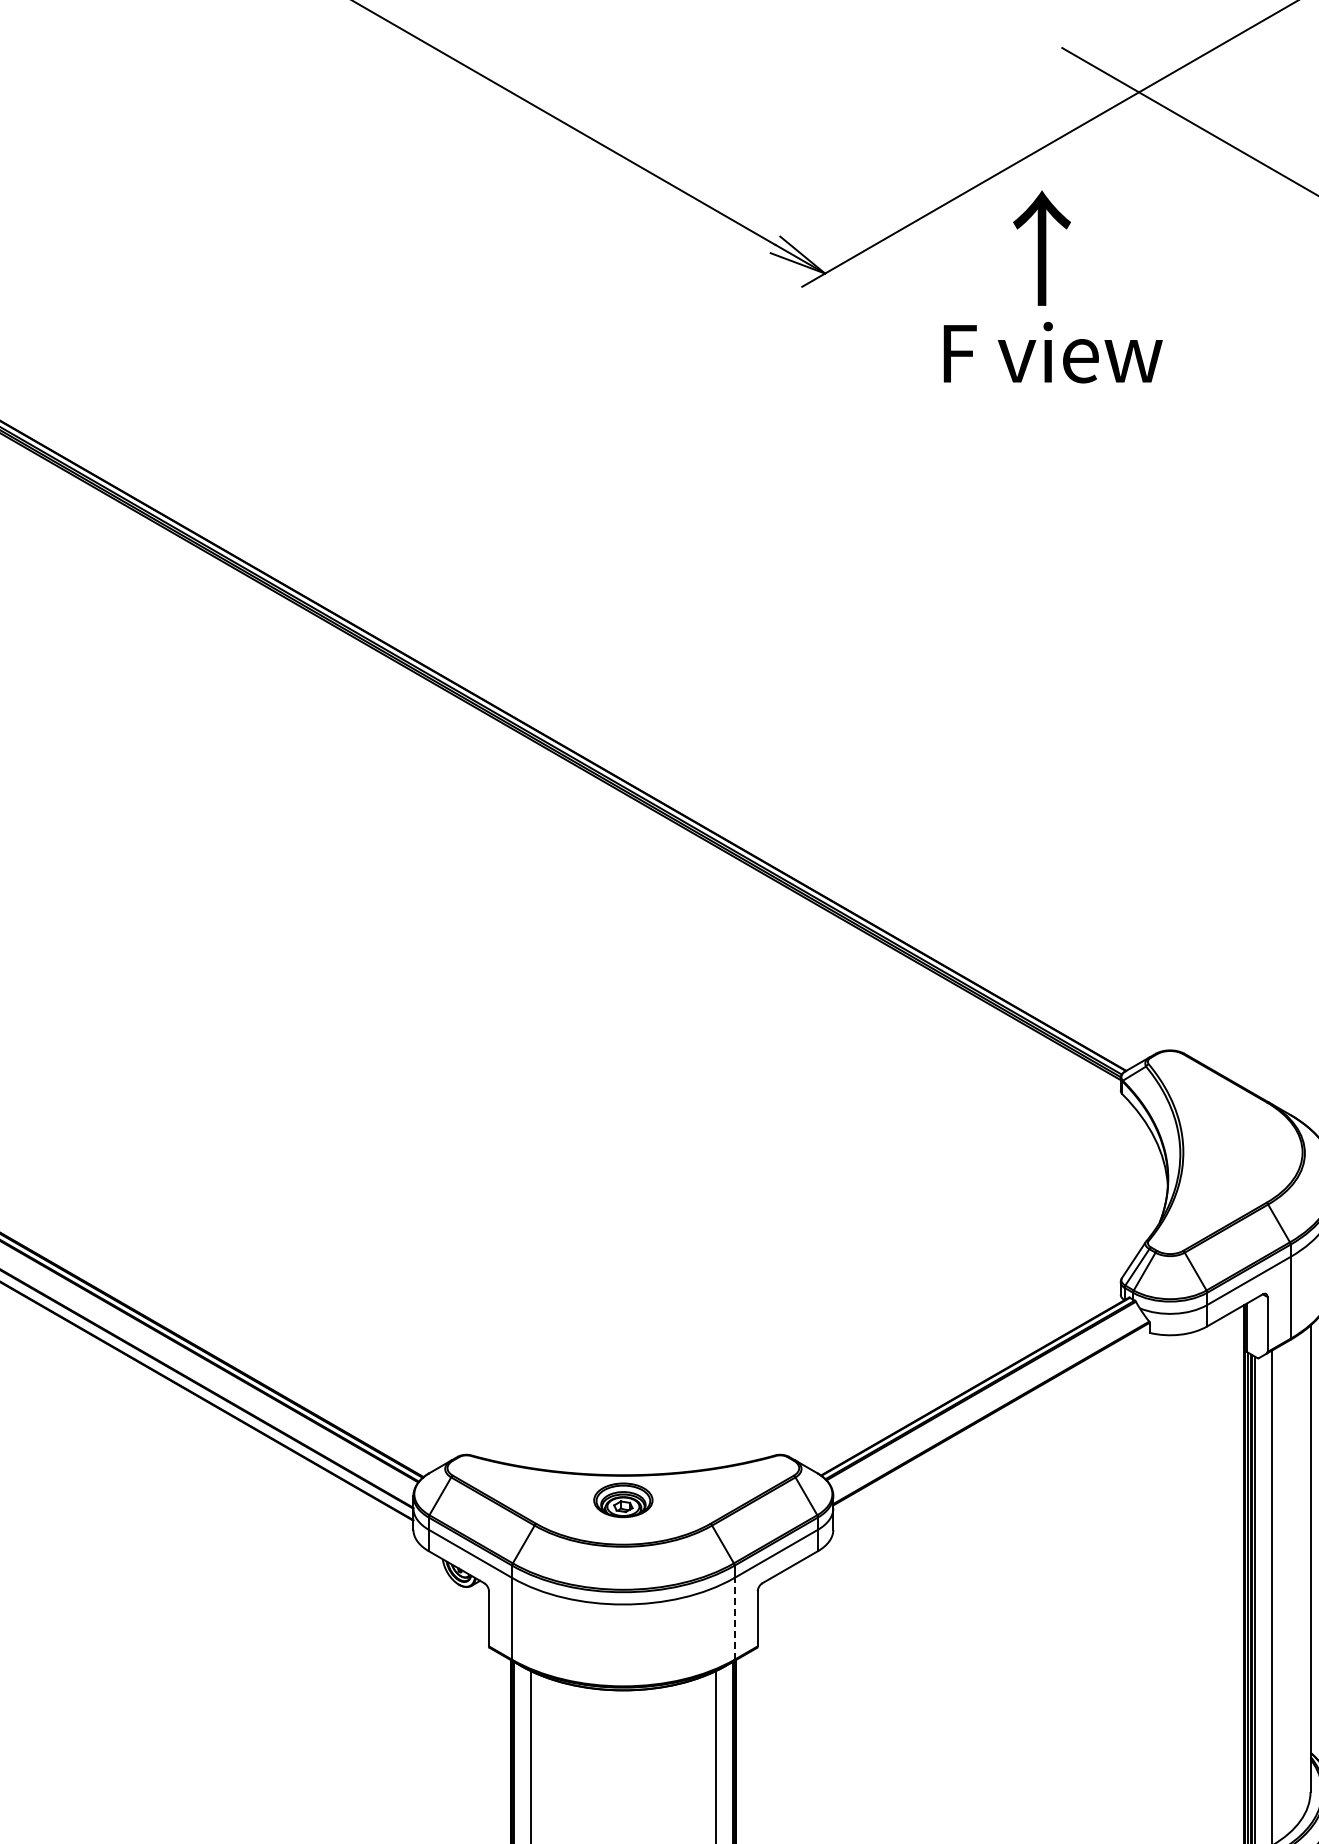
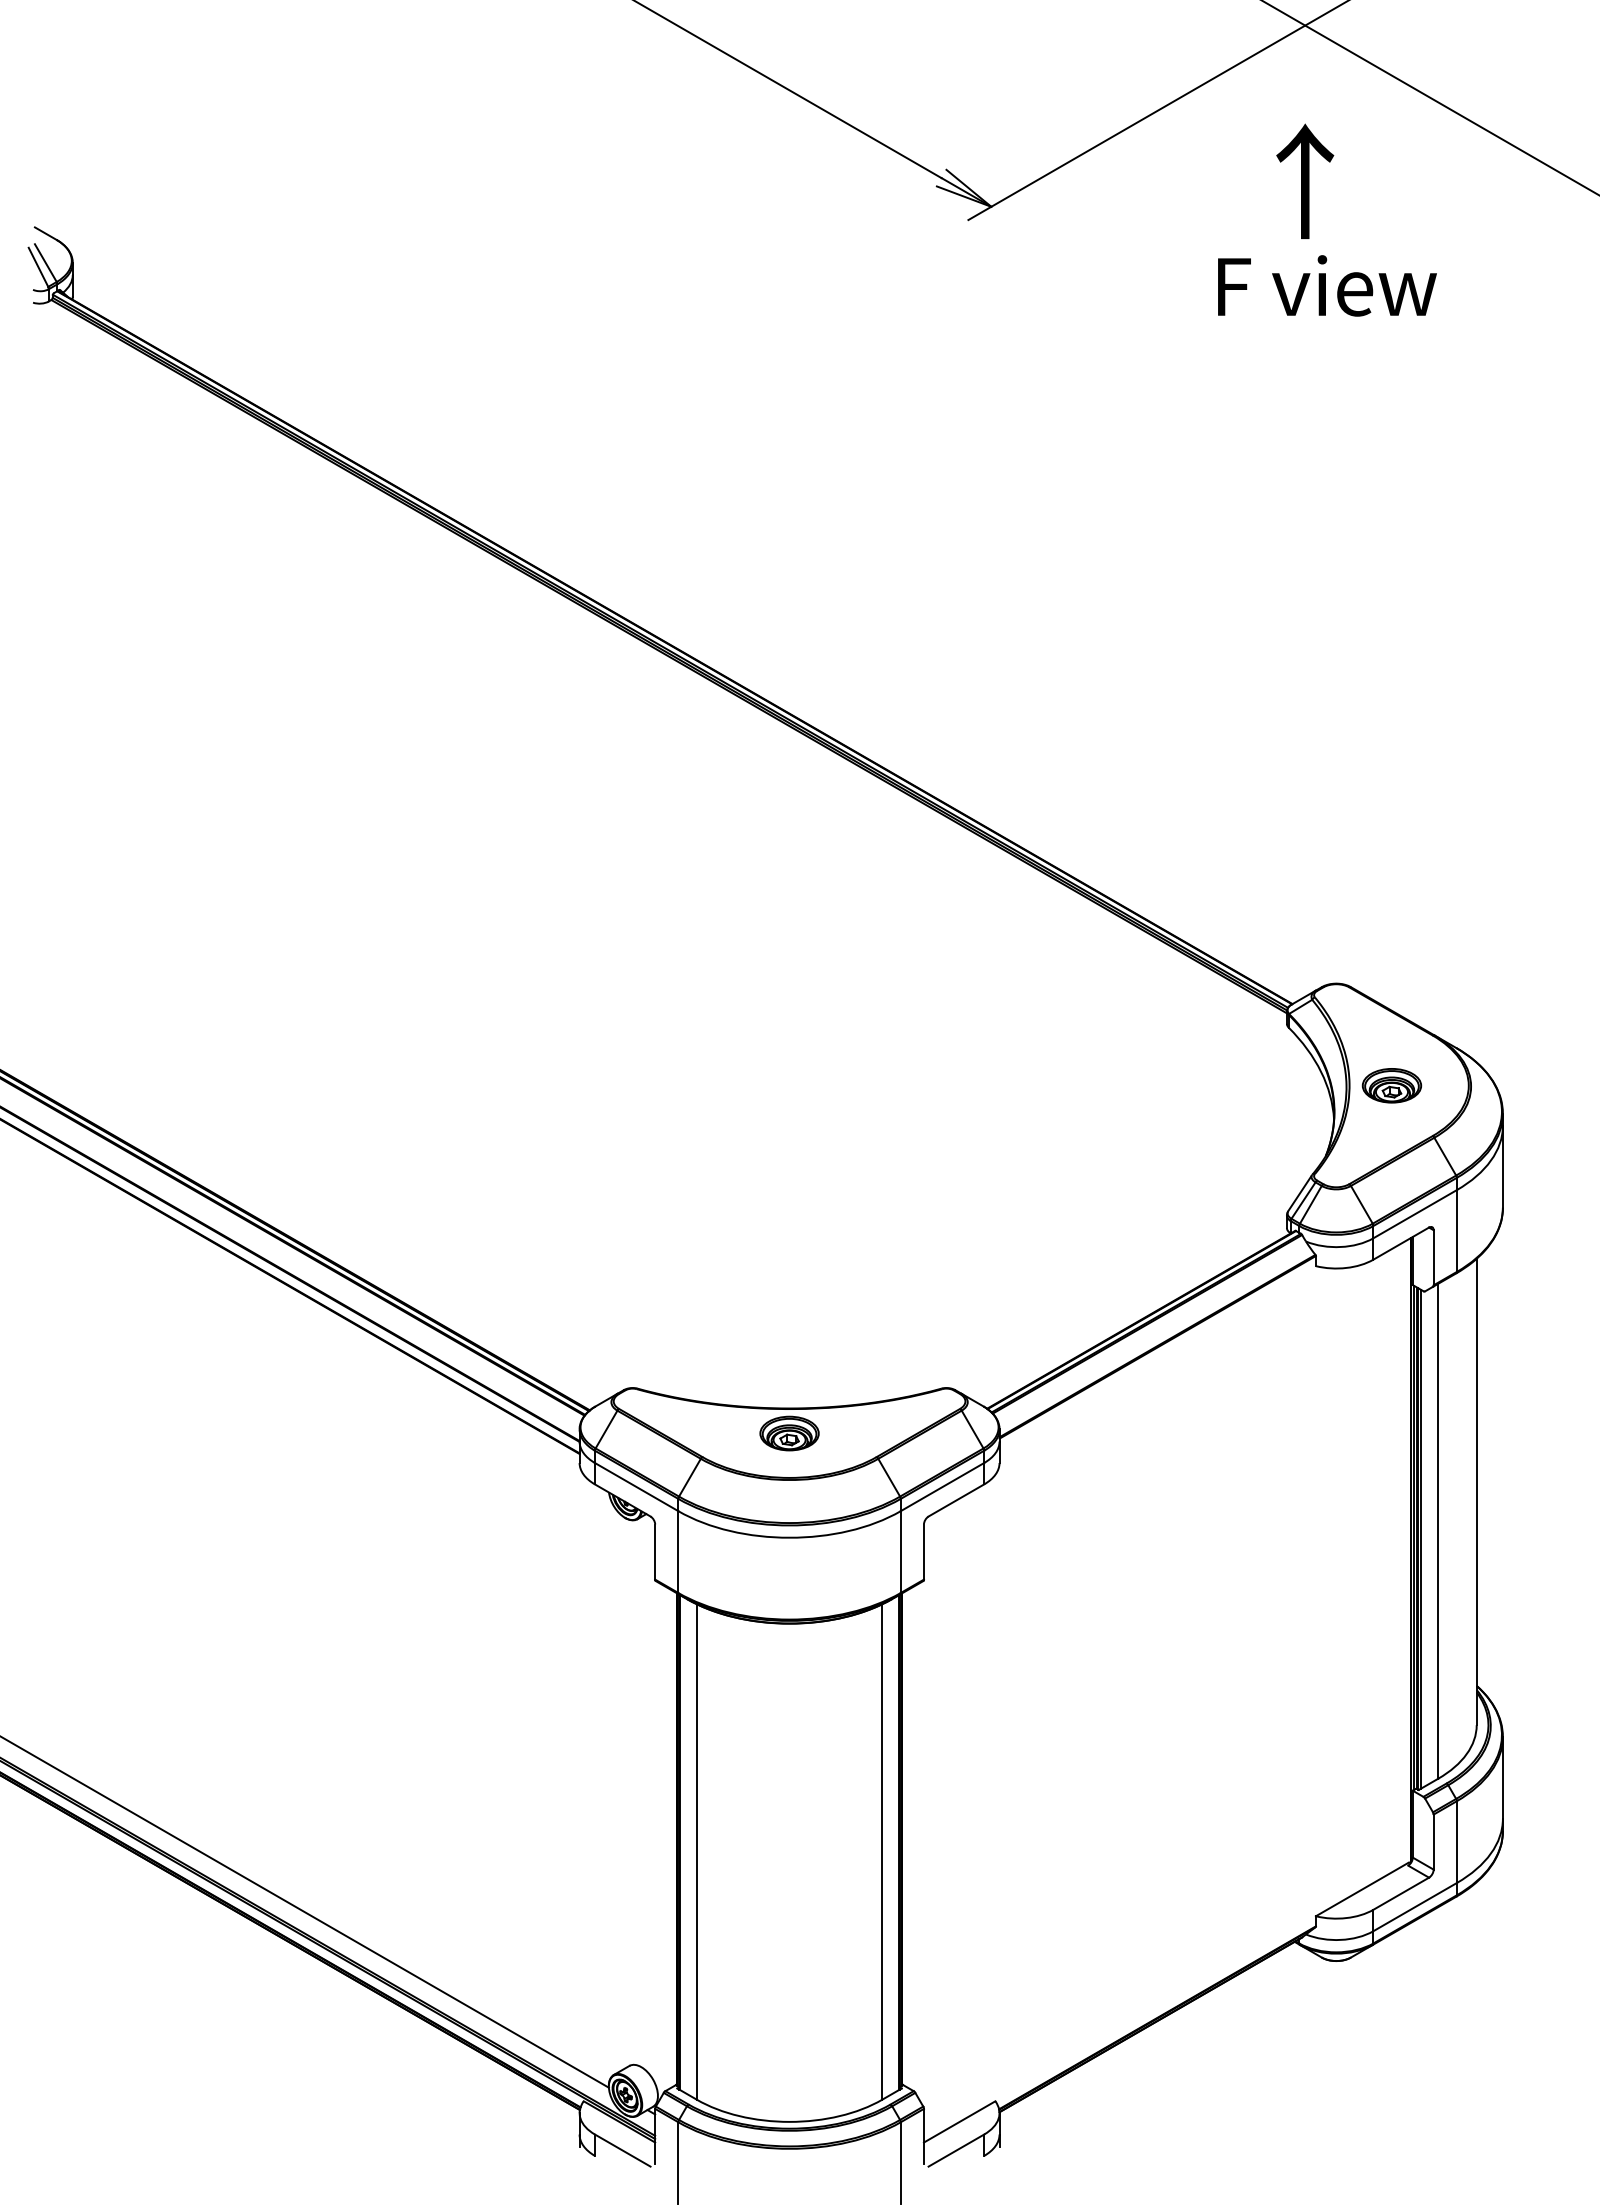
text: (1042, 247) -> (1305, 180), moved
text: (1053, 352) -> (1327, 285), moved
part: (1225, 1152) -> (1391, 1085), added
line: (734, 1619) -> (900, 1552), dashed -> solid

